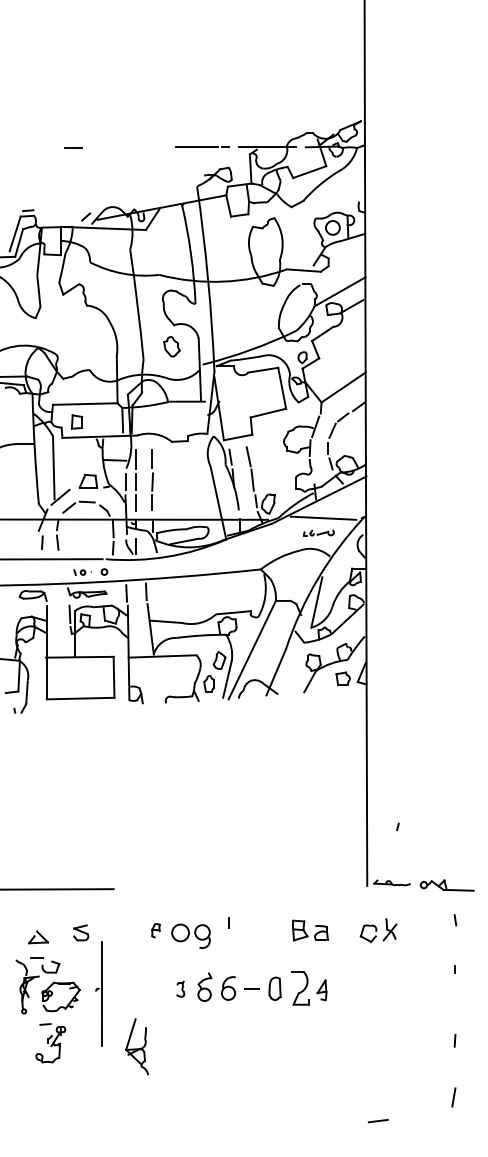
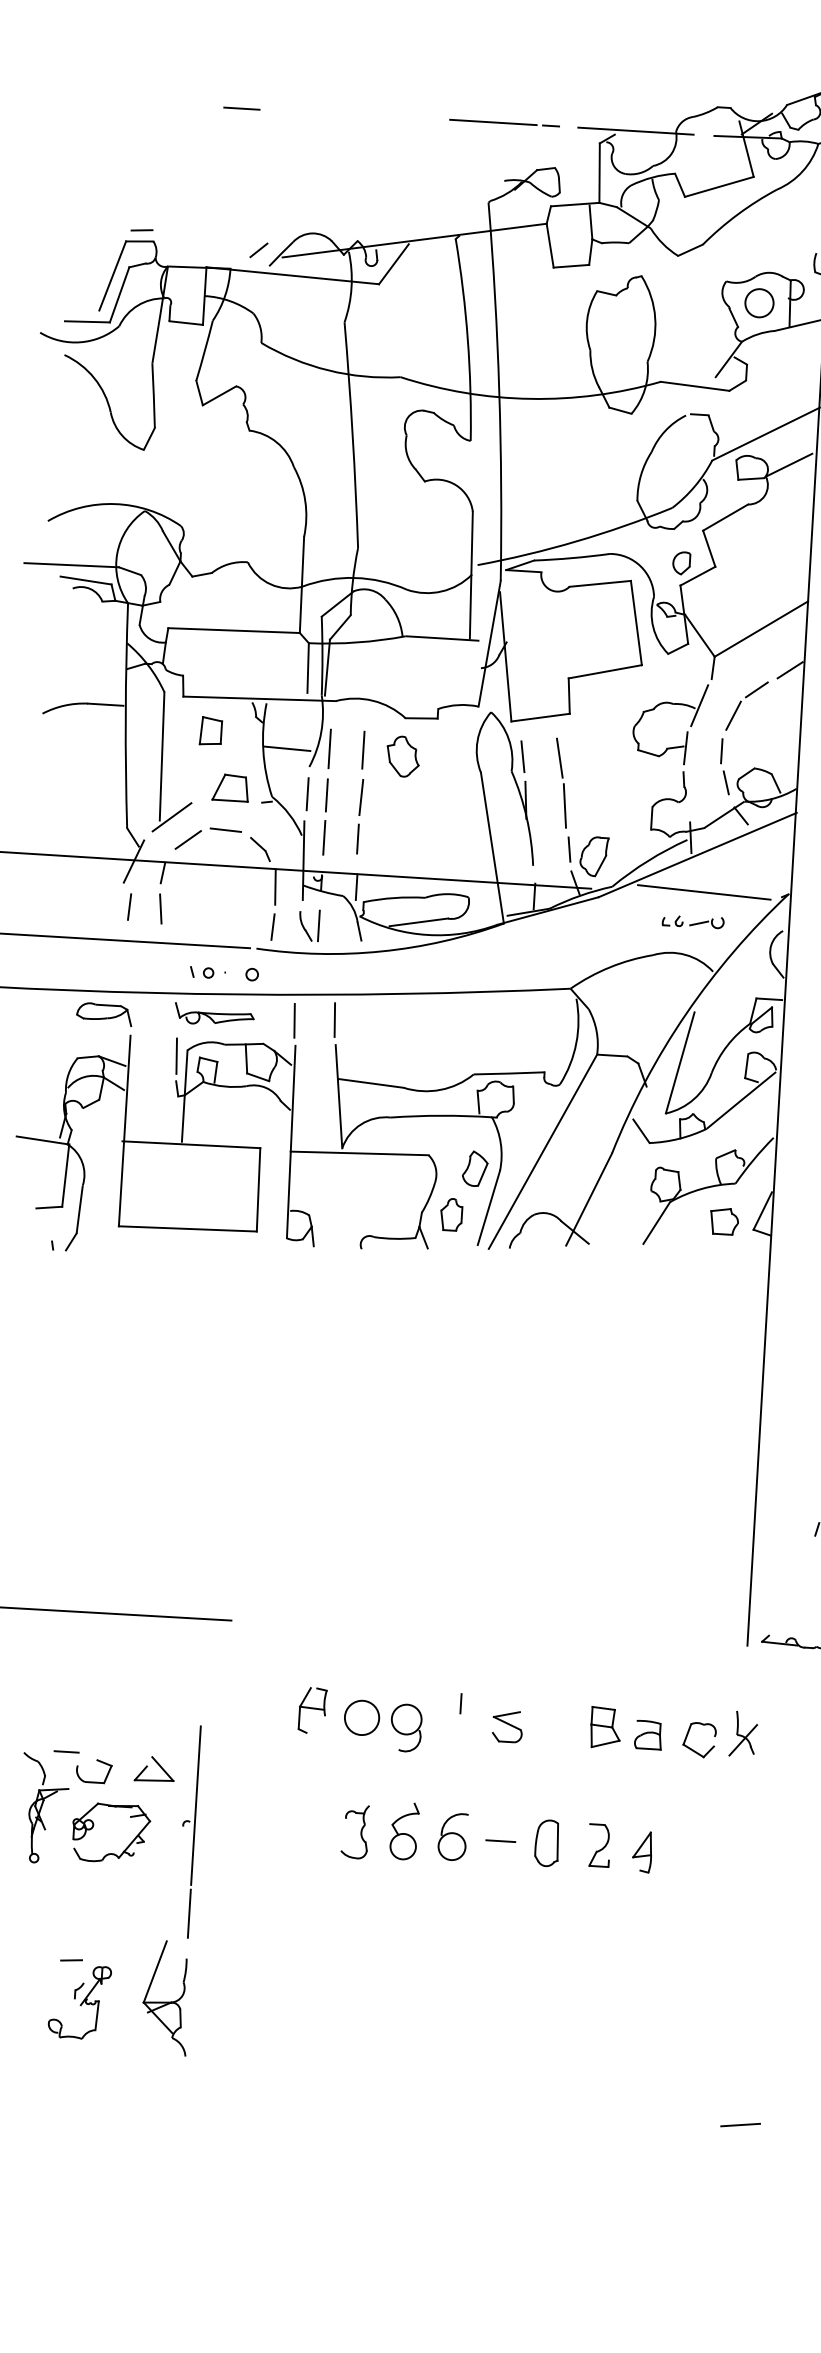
part: (171, 346) -> (402, 756), moved
part: (77, 421) -> (212, 730), moved
part: (155, 930) -> (311, 1709), size x1.67
part: (378, 930) -> (720, 1734), moved
part: (81, 932) -> (508, 1725), moved
part: (38, 937) -> (154, 1769), moved
part: (180, 988) -> (354, 1830), size x1.67
part: (300, 988) -> (598, 1845), size x0.62
part: (50, 1043) -> (79, 1999), moved
part: (136, 1046) -> (165, 1996), moved

